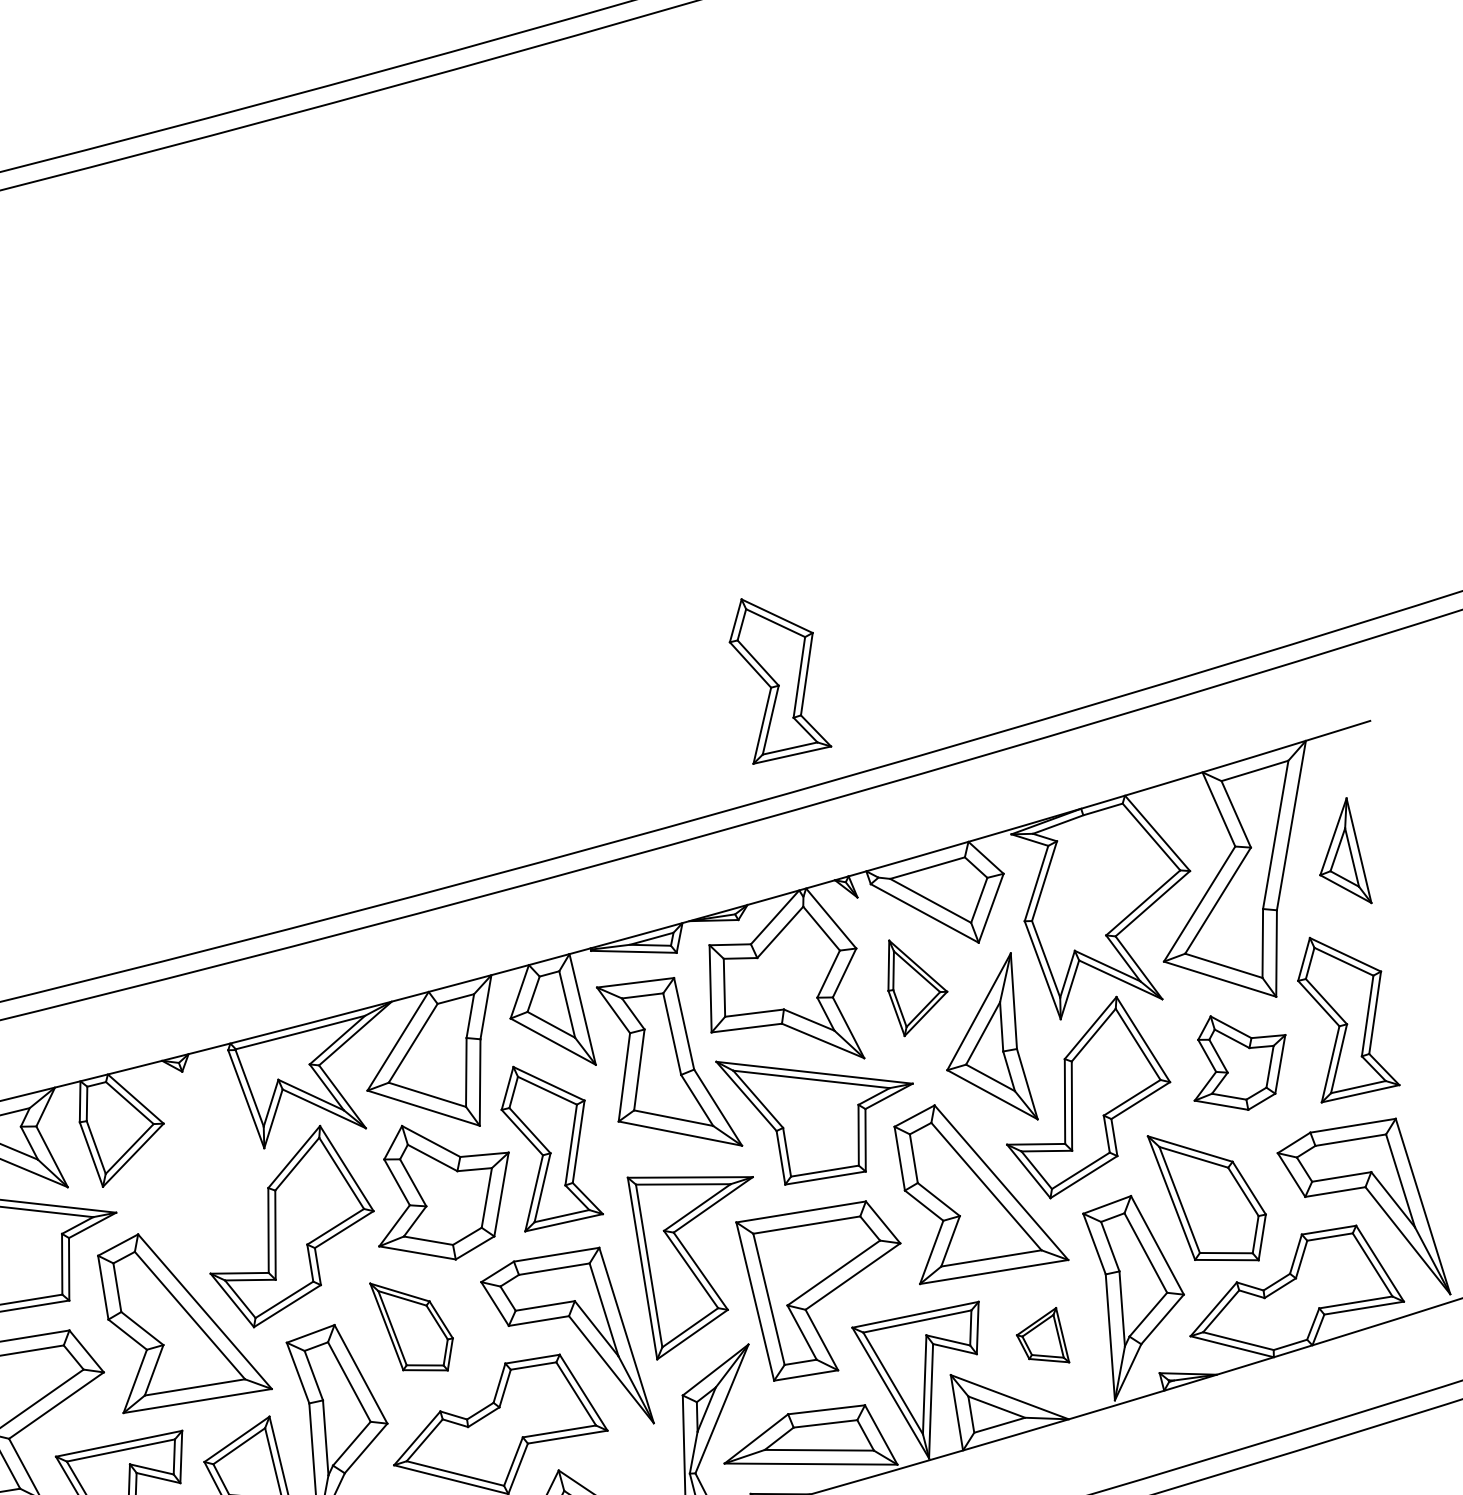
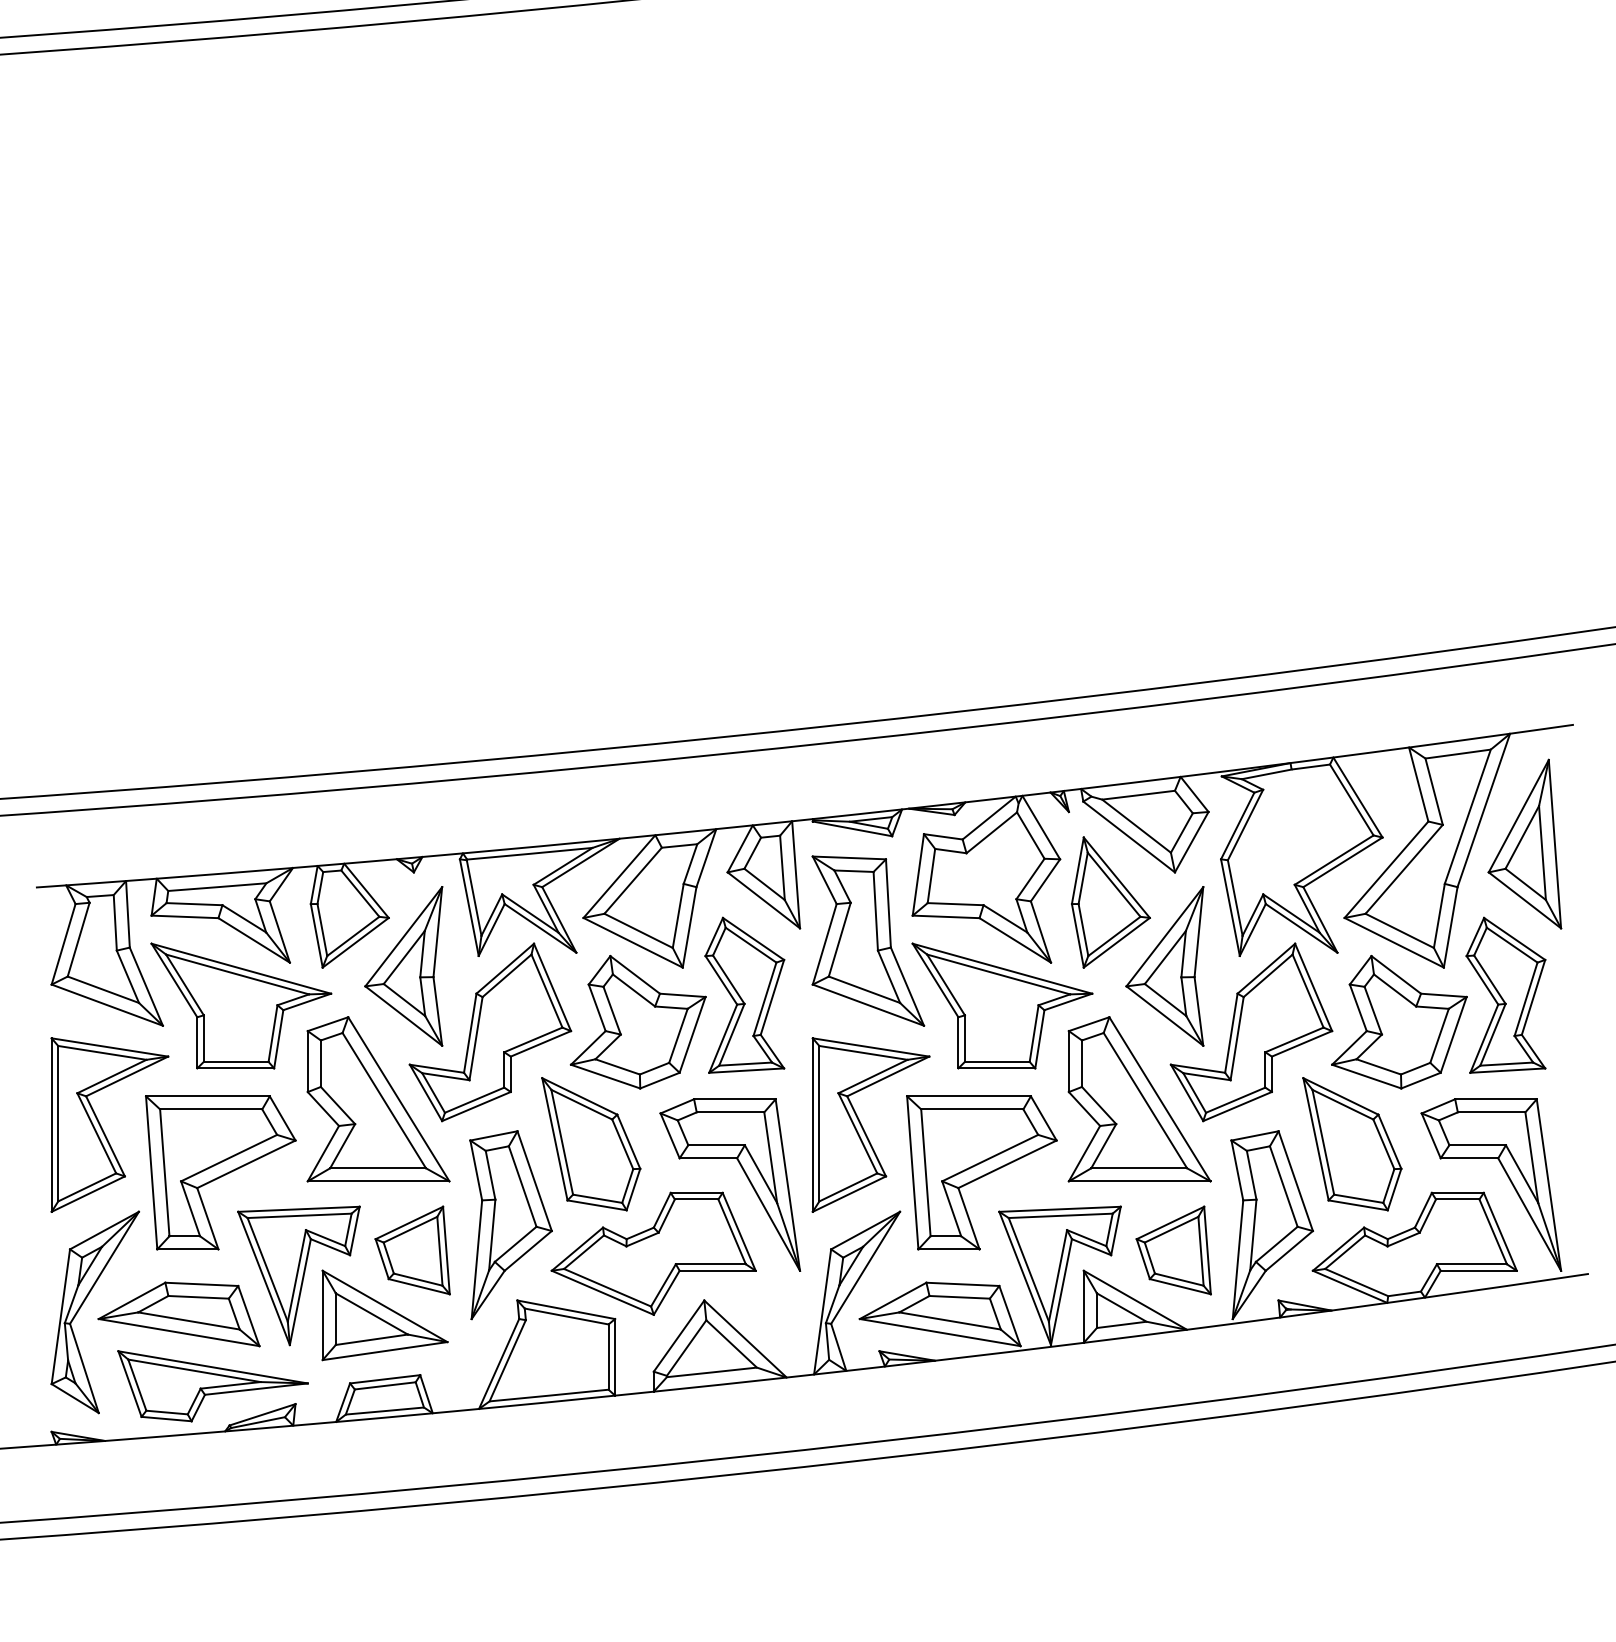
part: (777, 675) -> (1027, 593), removed
part: (1339, 853) -> (1524, 843), size x1.67
part: (916, 985) -> (1110, 902), size x1.43
part: (1239, 1061) -> (1399, 1022), size x1.43
part: (187, 1171) -> (403, 966), added
part: (414, 1326) -> (591, 1144), size x1.43
part: (1041, 1338) -> (1173, 1250), size x1.67

